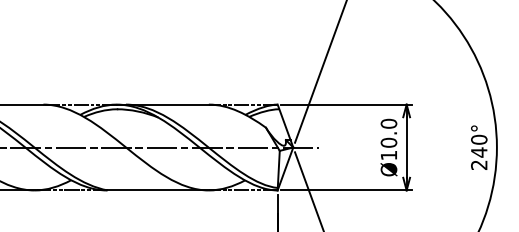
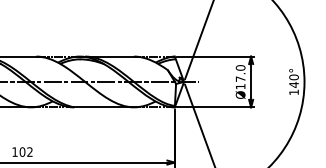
text: (388, 143) -> (240, 79), Ø10.0 -> Ø17.0
text: (478, 165) -> (293, 92), 240° -> 140°

